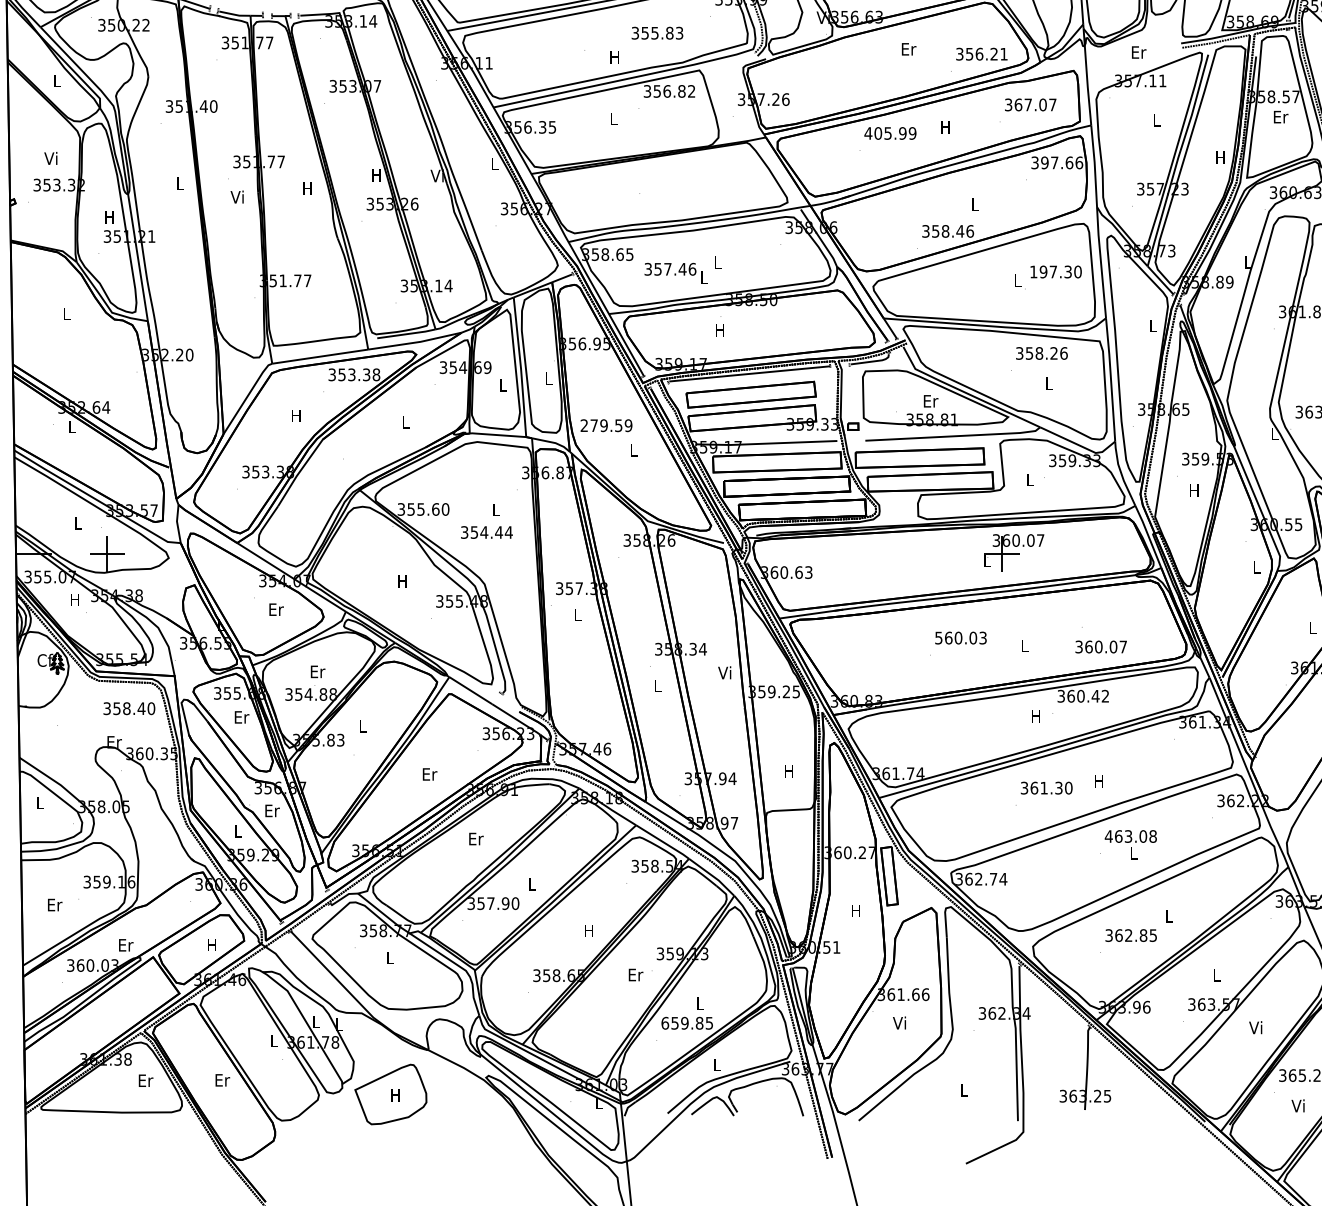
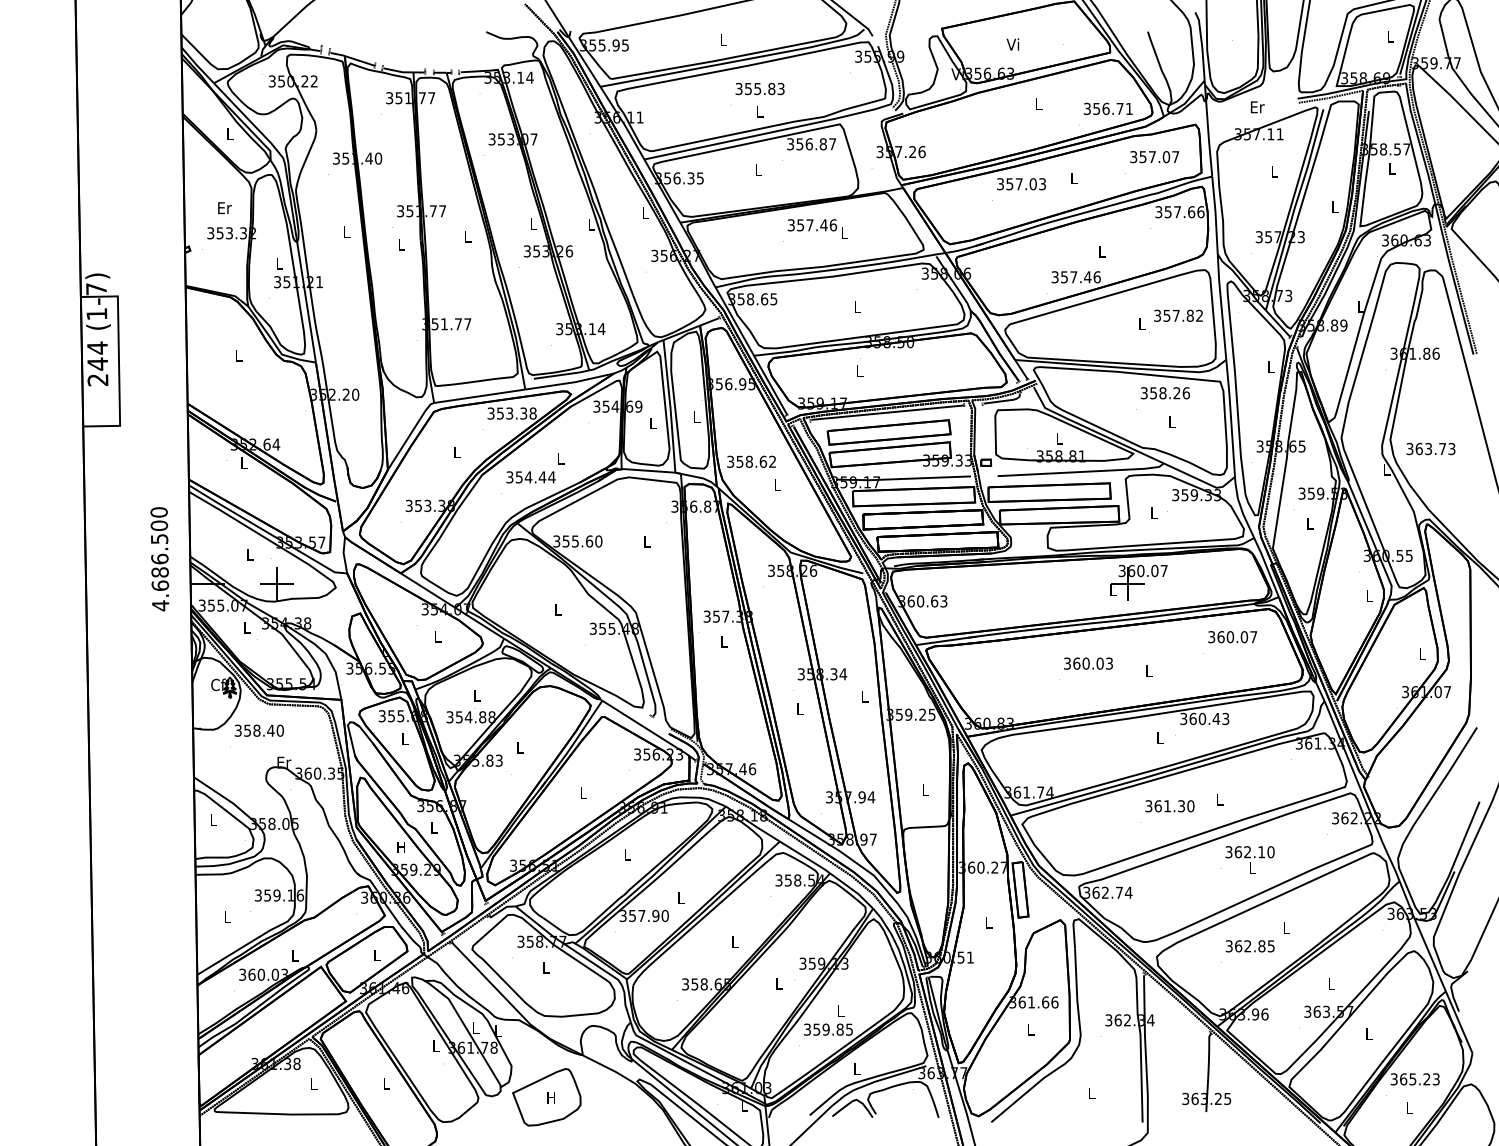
text: (656, 32) -> (759, 88), moved
text: (909, 49) -> (1039, 104), Er -> L
text: (993, 53) -> (1119, 108), 356.21 -> 356.71
text: (614, 56) -> (759, 111), H -> L
text: (691, 91) -> (832, 144), 356.82 -> 356.87
text: (1017, 105) -> (1142, 157), 367.07 -> 357.07
text: (1280, 116) -> (1392, 168), Er -> L
text: (945, 127) -> (1073, 178), H -> L
text: (890, 133) -> (1021, 184), 405.99 -> 357.03
text: (1219, 156) -> (1334, 206), H -> L
text: (51, 157) -> (224, 207), Vi -> Er
text: (1044, 162) -> (1167, 211), 397.66 -> 357.66
text: (375, 174) -> (532, 223), H -> L
text: (436, 175) -> (590, 224), Vi -> L
text: (307, 188) -> (467, 236), H -> L
text: (236, 196) -> (400, 244), Vi -> L
text: (108, 216) -> (278, 263), H -> L
text: (945, 231) -> (1073, 277), 358.46 -> 357.46
text: (1055, 271) -> (1178, 315), 197.30 -> 357.82
text: (675, 272) -> (817, 228), moved
text: (719, 329) -> (859, 370), H -> L
text: (930, 401) -> (1059, 438), Er -> L
text: (295, 415) -> (456, 452), H -> L
text: (606, 425) -> (751, 461), 279.59 -> 358.62
text: (1193, 490) -> (1309, 523), H -> L
text: (486, 532) -> (530, 477), moved
text: (402, 581) -> (557, 609), H -> L
text: (74, 600) -> (246, 627), H -> L
text: (276, 609) -> (438, 636), Er -> L
text: (938, 636) -> (1067, 662), 560.03 -> 360.03
text: (1100, 647) -> (1232, 637), moved
text: (317, 671) -> (477, 695), Er -> L
text: (724, 672) -> (863, 696), Vi -> L
text: (1105, 696) -> (1225, 719), 360.42 -> 360.43
text: (128, 708) -> (258, 730), moved
text: (1035, 715) -> (1159, 737), H -> L
text: (242, 716) -> (405, 738), Er -> L
text: (788, 770) -> (924, 789), H -> L
text: (429, 774) -> (583, 793), Er -> L
text: (1098, 781) -> (1219, 799), H -> L
text: (272, 810) -> (434, 827), Er -> L
text: (236, 831) -> (400, 847), L -> H
text: (1130, 836) -> (1249, 852), 463.08 -> 362.10
text: (475, 838) -> (627, 854), Er -> L
text: (54, 905) -> (227, 917), Er -> L
text: (855, 910) -> (988, 922), H -> L
text: (588, 930) -> (734, 941), H -> L
text: (126, 945) -> (295, 955), Er -> L
text: (211, 945) -> (376, 955), H -> L
text: (635, 974) -> (779, 983), Er -> L
text: (665, 1023) -> (807, 1029), 659.85 -> 359.85
text: (899, 1023) -> (1030, 1029), Vi -> L
text: (1255, 1027) -> (1368, 1033), Vi -> L
text: (223, 1079) -> (387, 1083), Er -> L
text: (146, 1081) -> (314, 1084), Er -> L
text: (1297, 1106) -> (1408, 1108), Vi -> L

